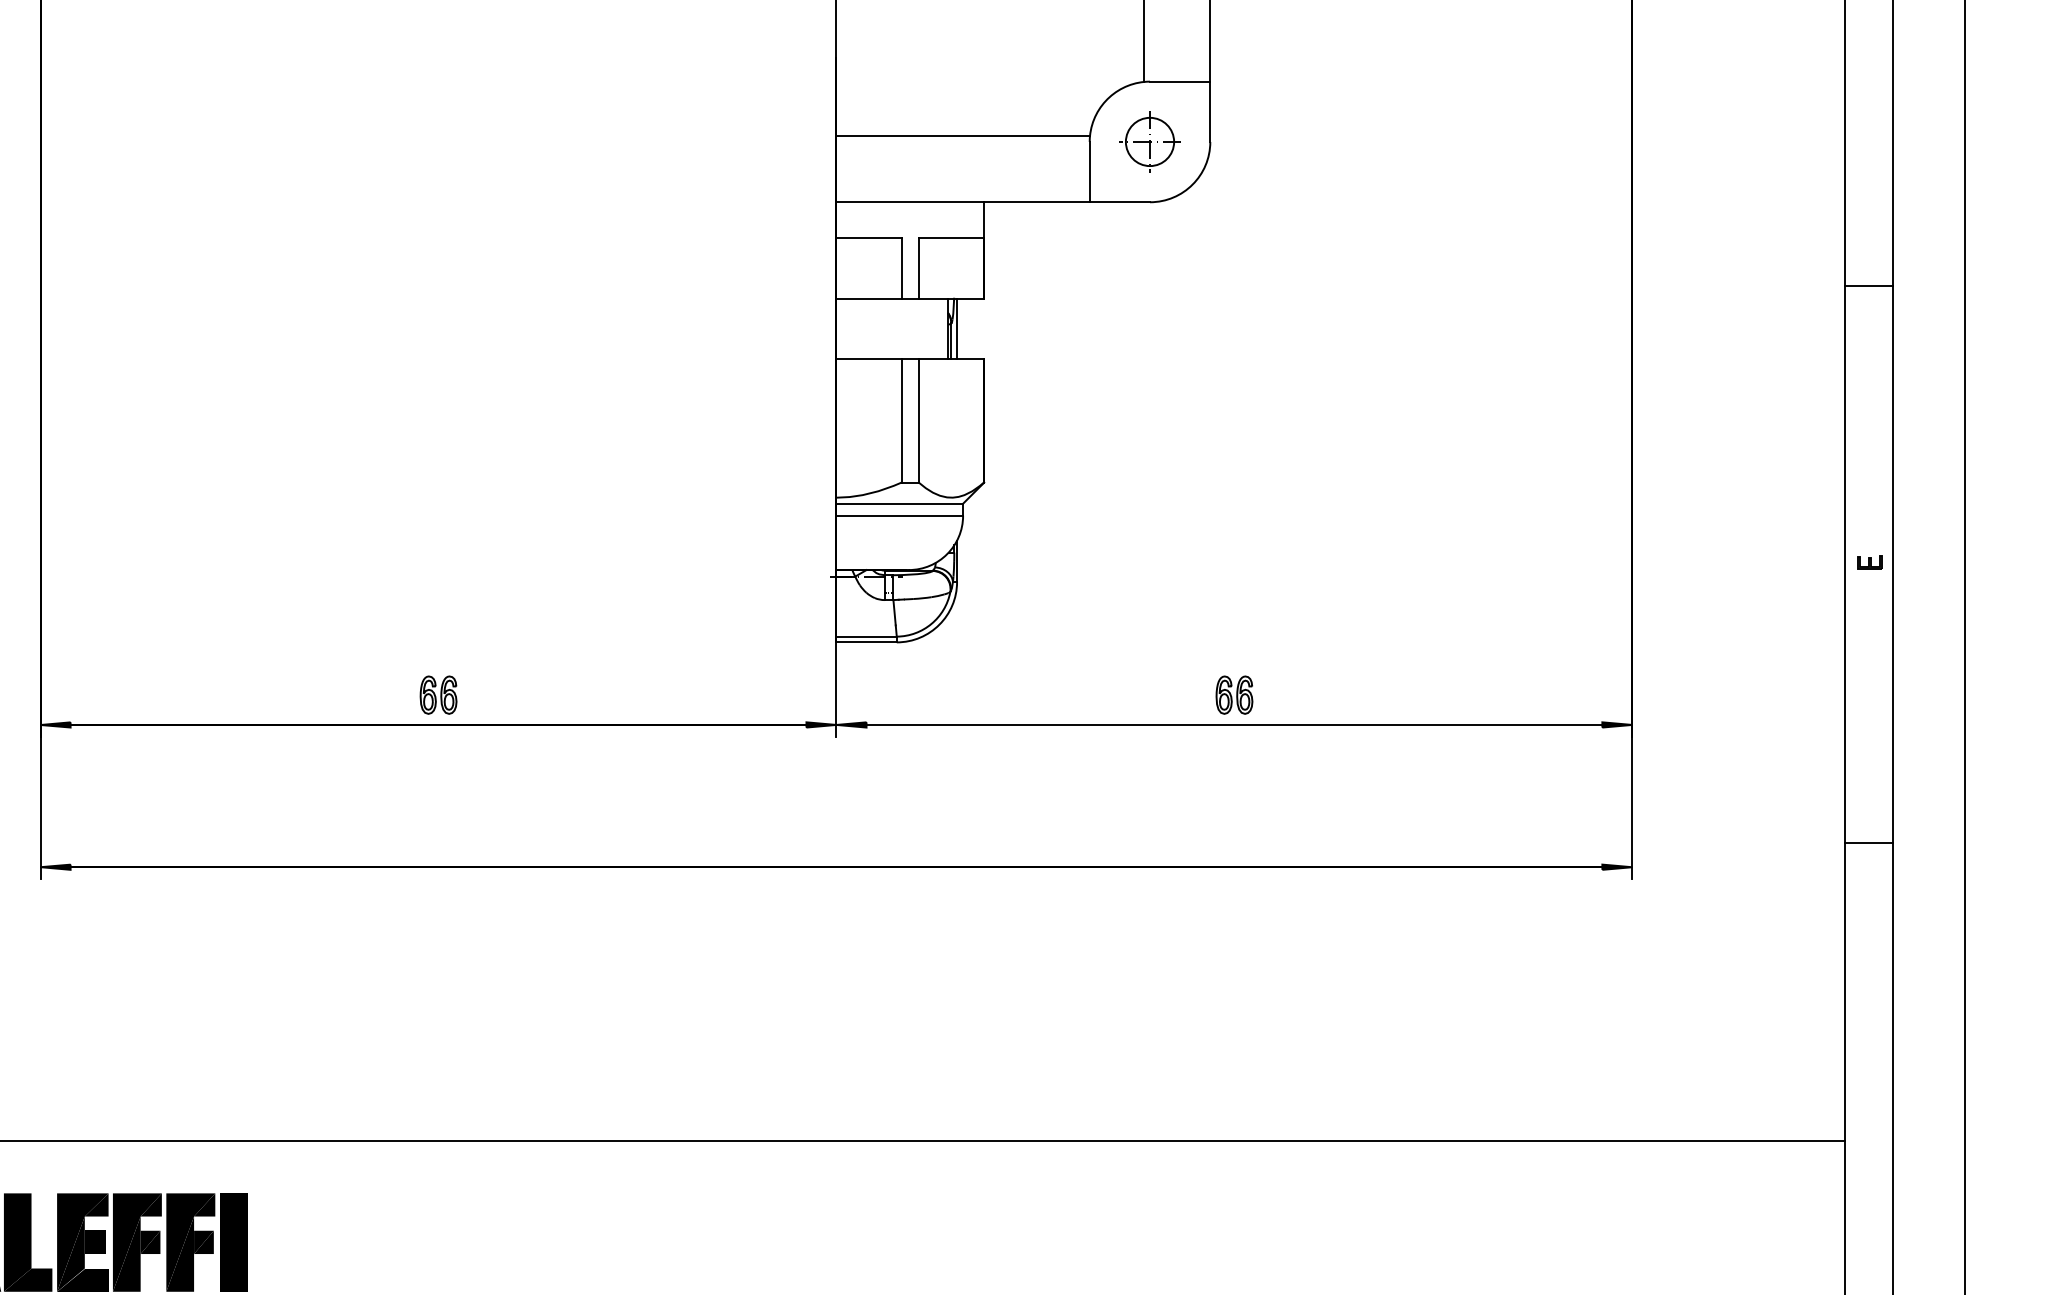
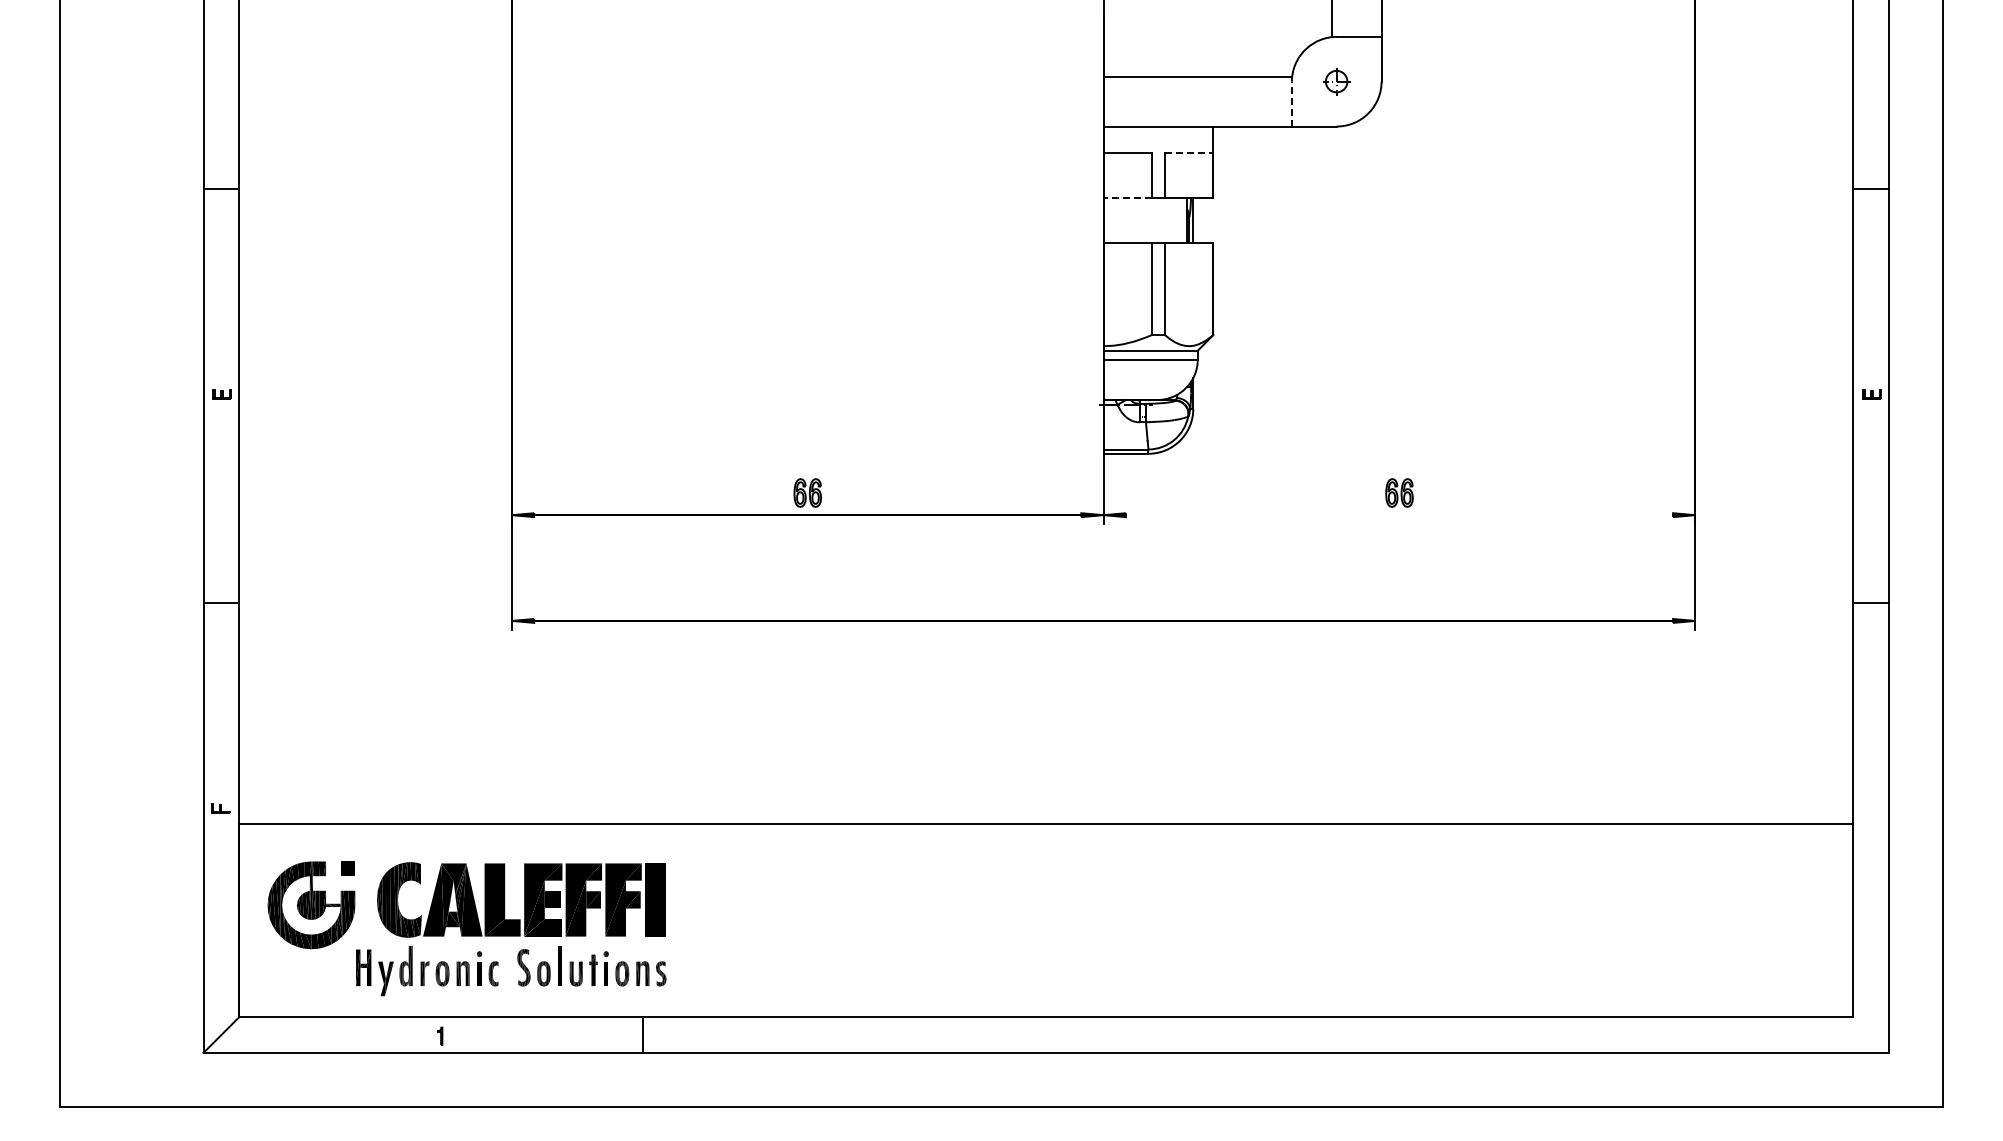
part: (1149, 141) -> (1336, 81), size x0.6
line: (1089, 171) -> (1291, 103), solid -> dashed
line: (951, 238) -> (1189, 153), solid -> dashed
line: (868, 299) -> (1127, 198), solid -> dashed
line: (1234, 725) -> (1399, 515), removed

